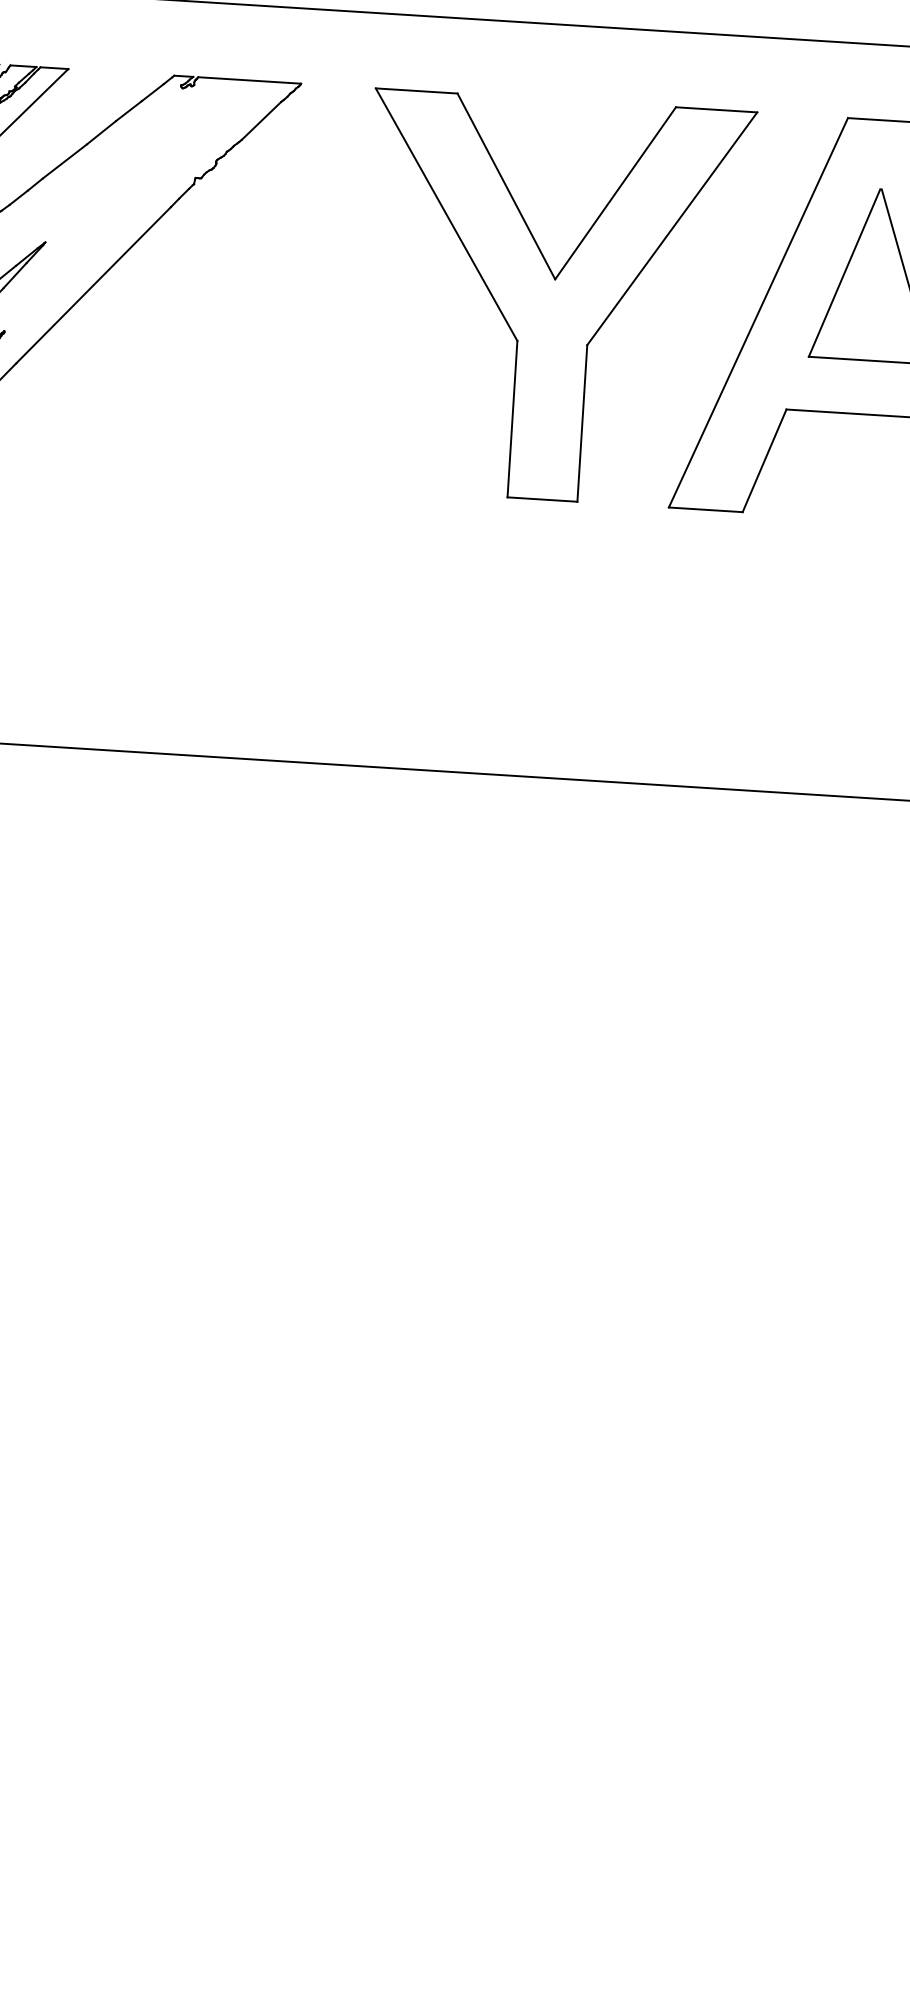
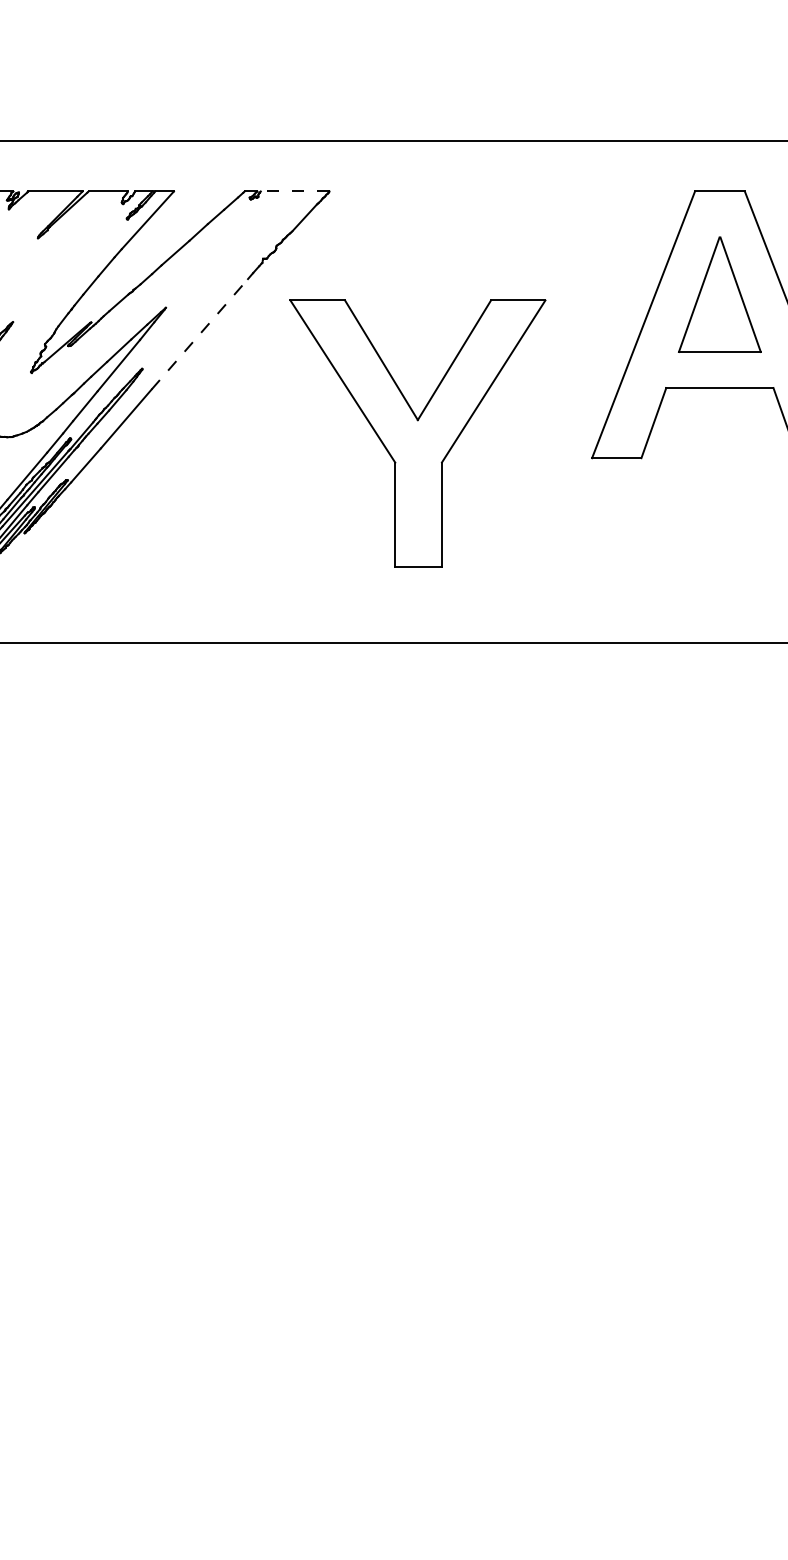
line: (248, 80) -> (294, 191), solid -> dashed
line: (94, 284) -> (200, 333), solid -> dashed
part: (553, 299) -> (417, 433), moved

